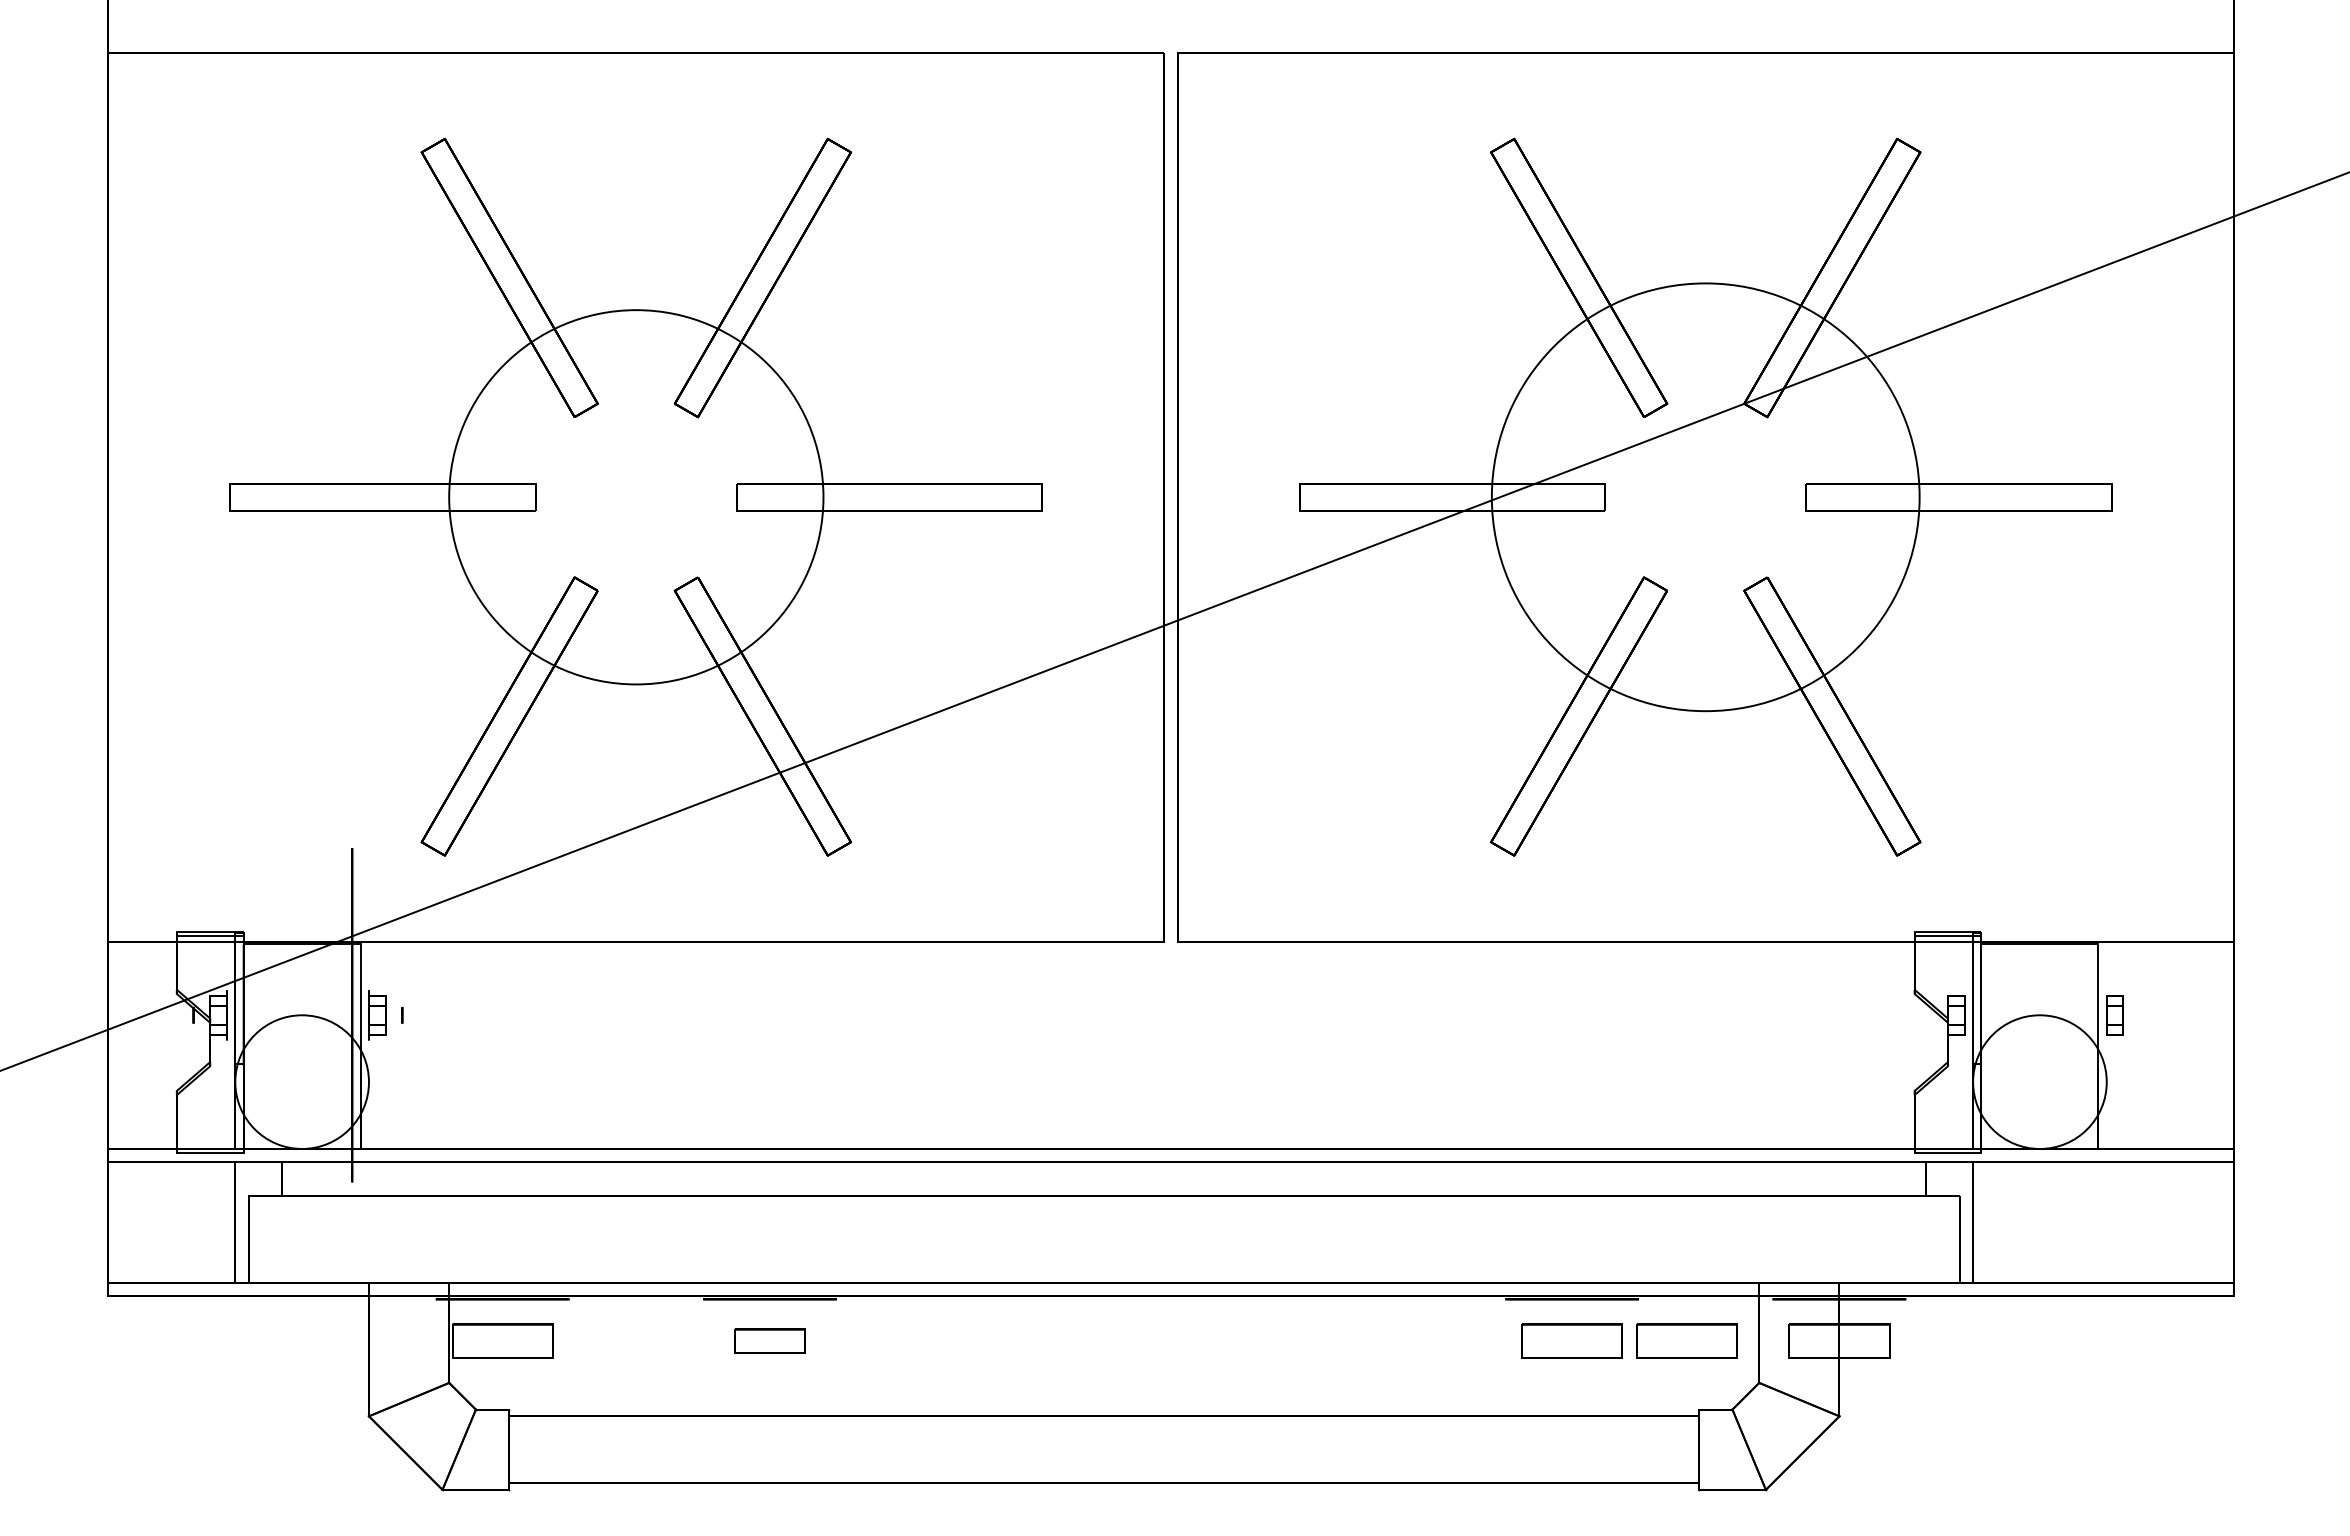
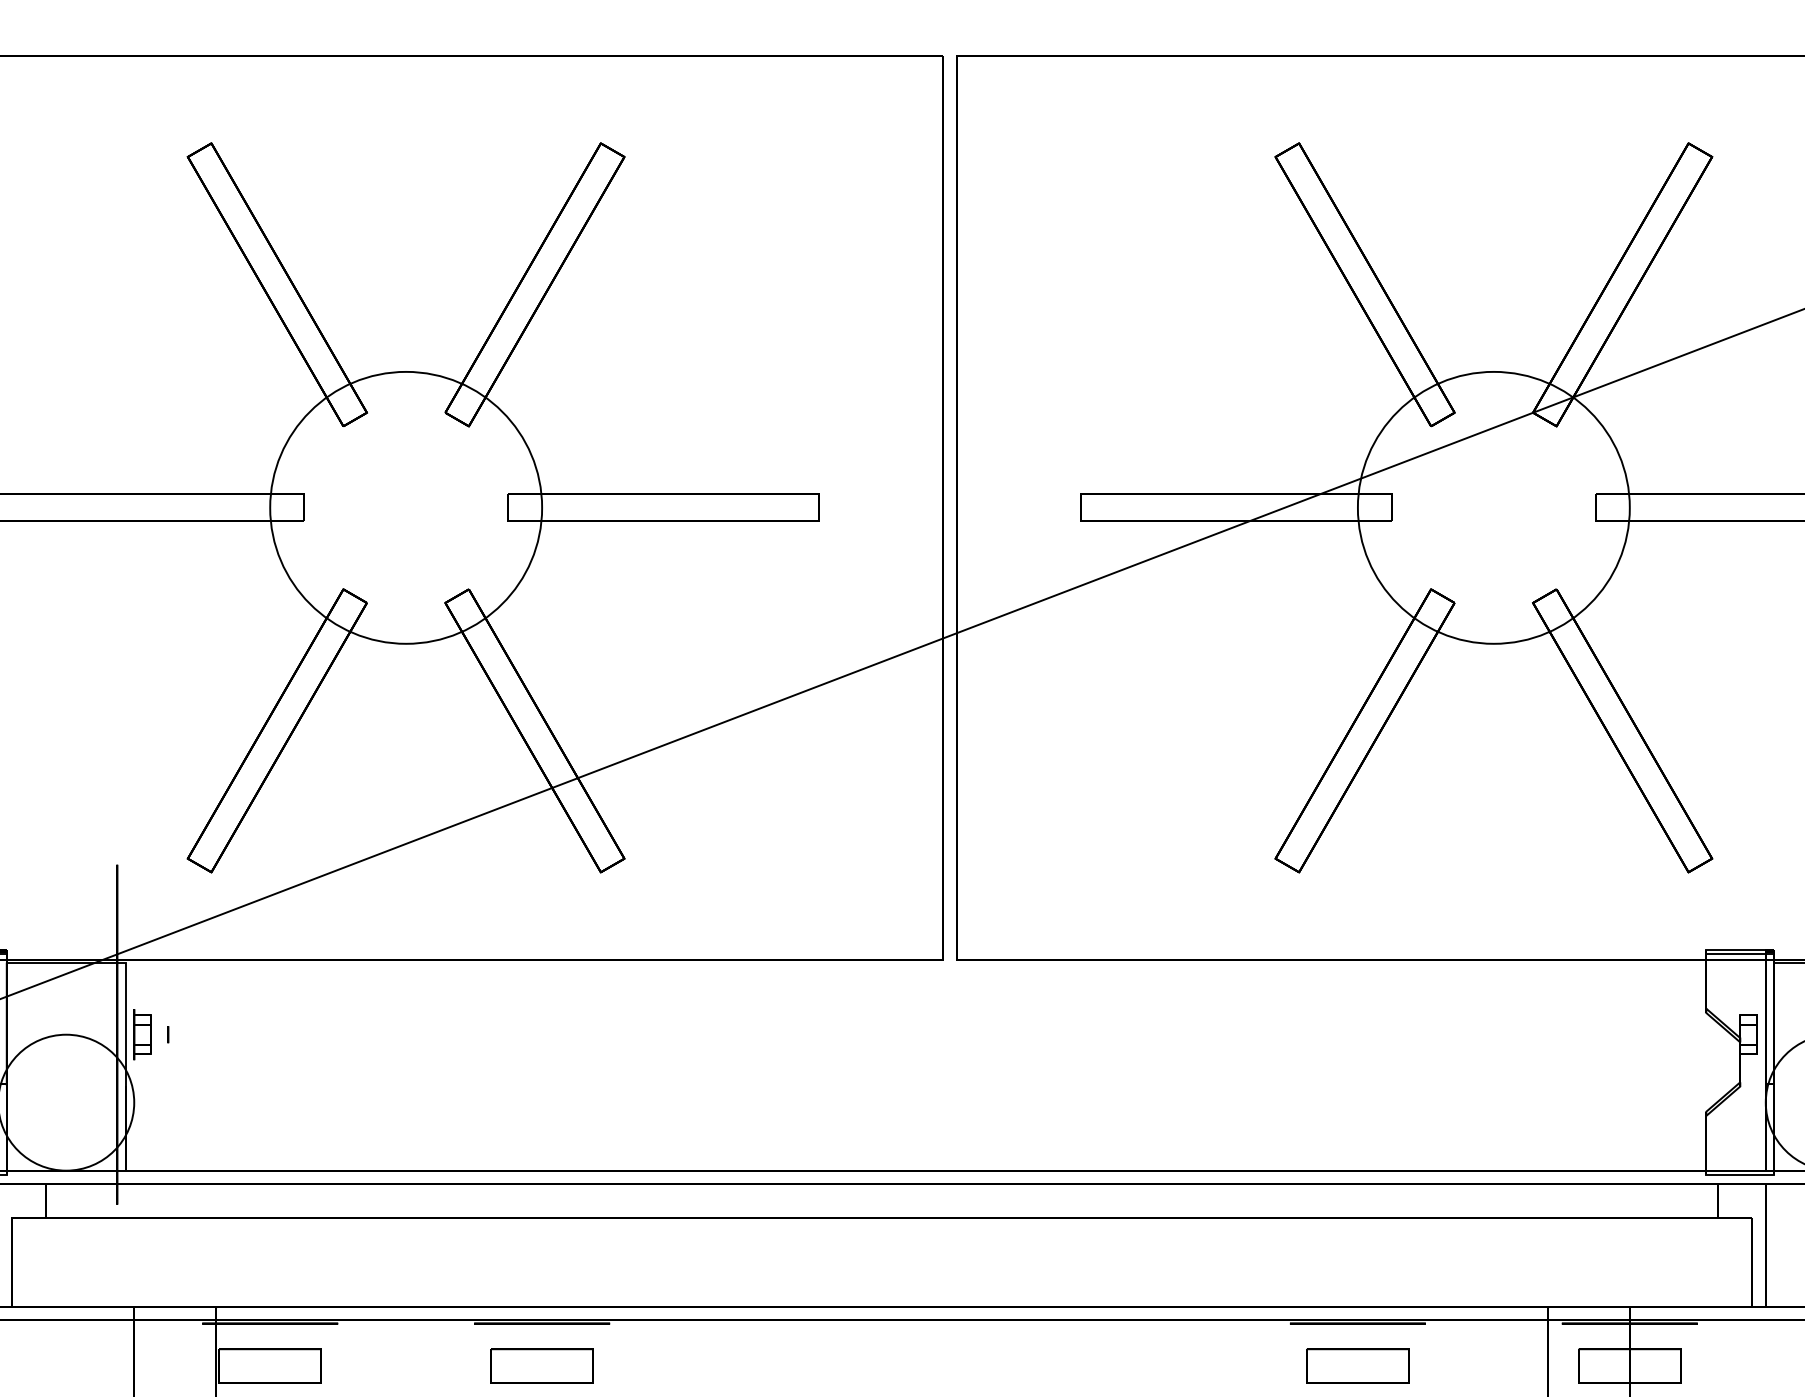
circle: (636, 496) -> (406, 507), size x0.71
circle: (1705, 496) -> (1493, 507), size x0.62
part: (769, 1340) -> (541, 1365), size x1.43
part: (1686, 1340) -> (1474, 1365), removed

